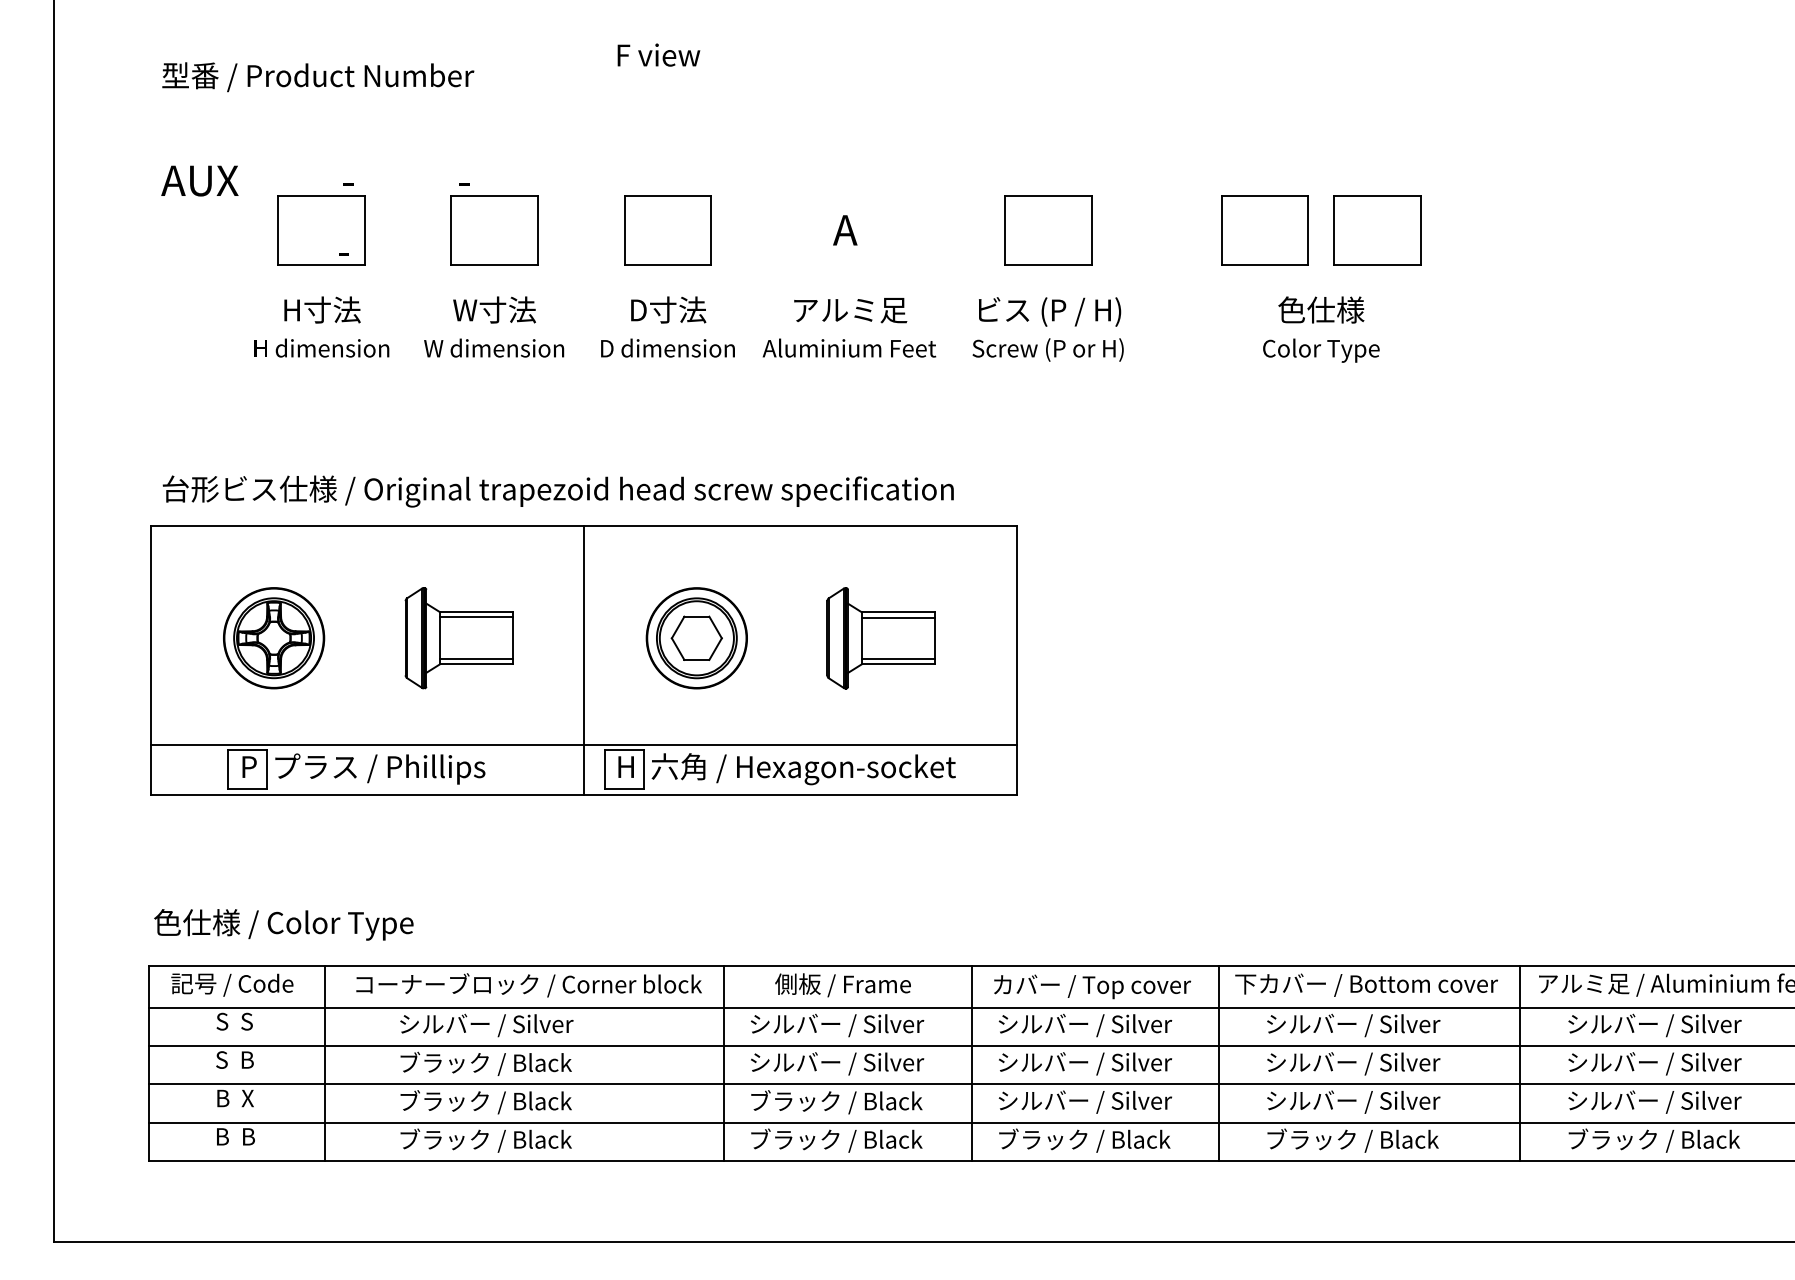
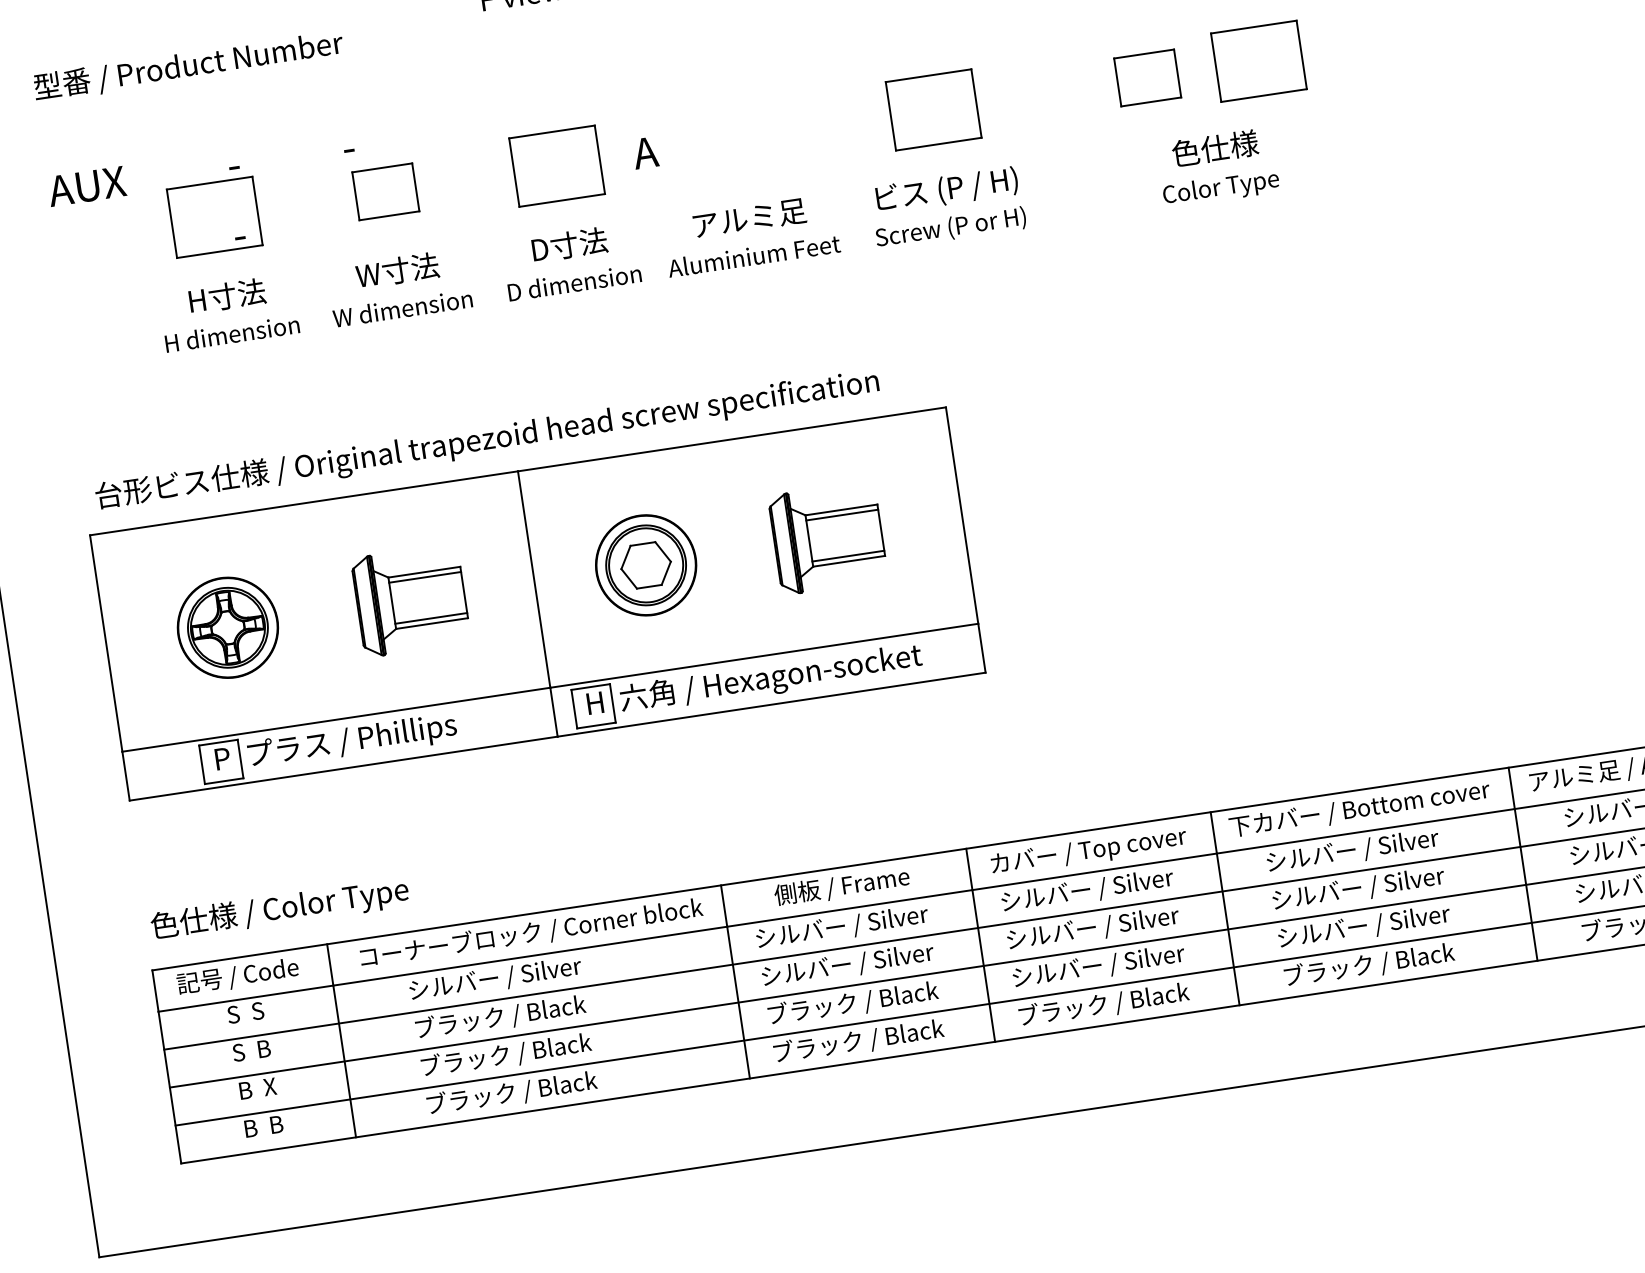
part: (494, 230) -> (385, 191), size x0.7
text: (845, 230) -> (645, 153), moved
part: (1264, 230) -> (1147, 78), size x0.7

